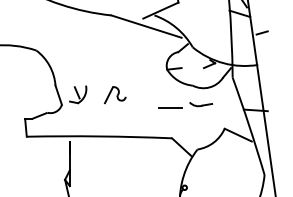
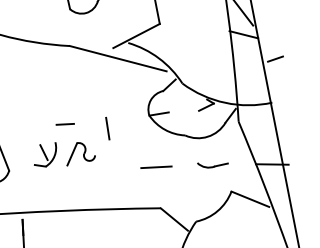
line: (104, 72) -> (64, 123), added
line: (135, 77) -> (106, 128), added
part: (78, 94) -> (45, 154), moved
part: (200, 104) -> (212, 165), moved

